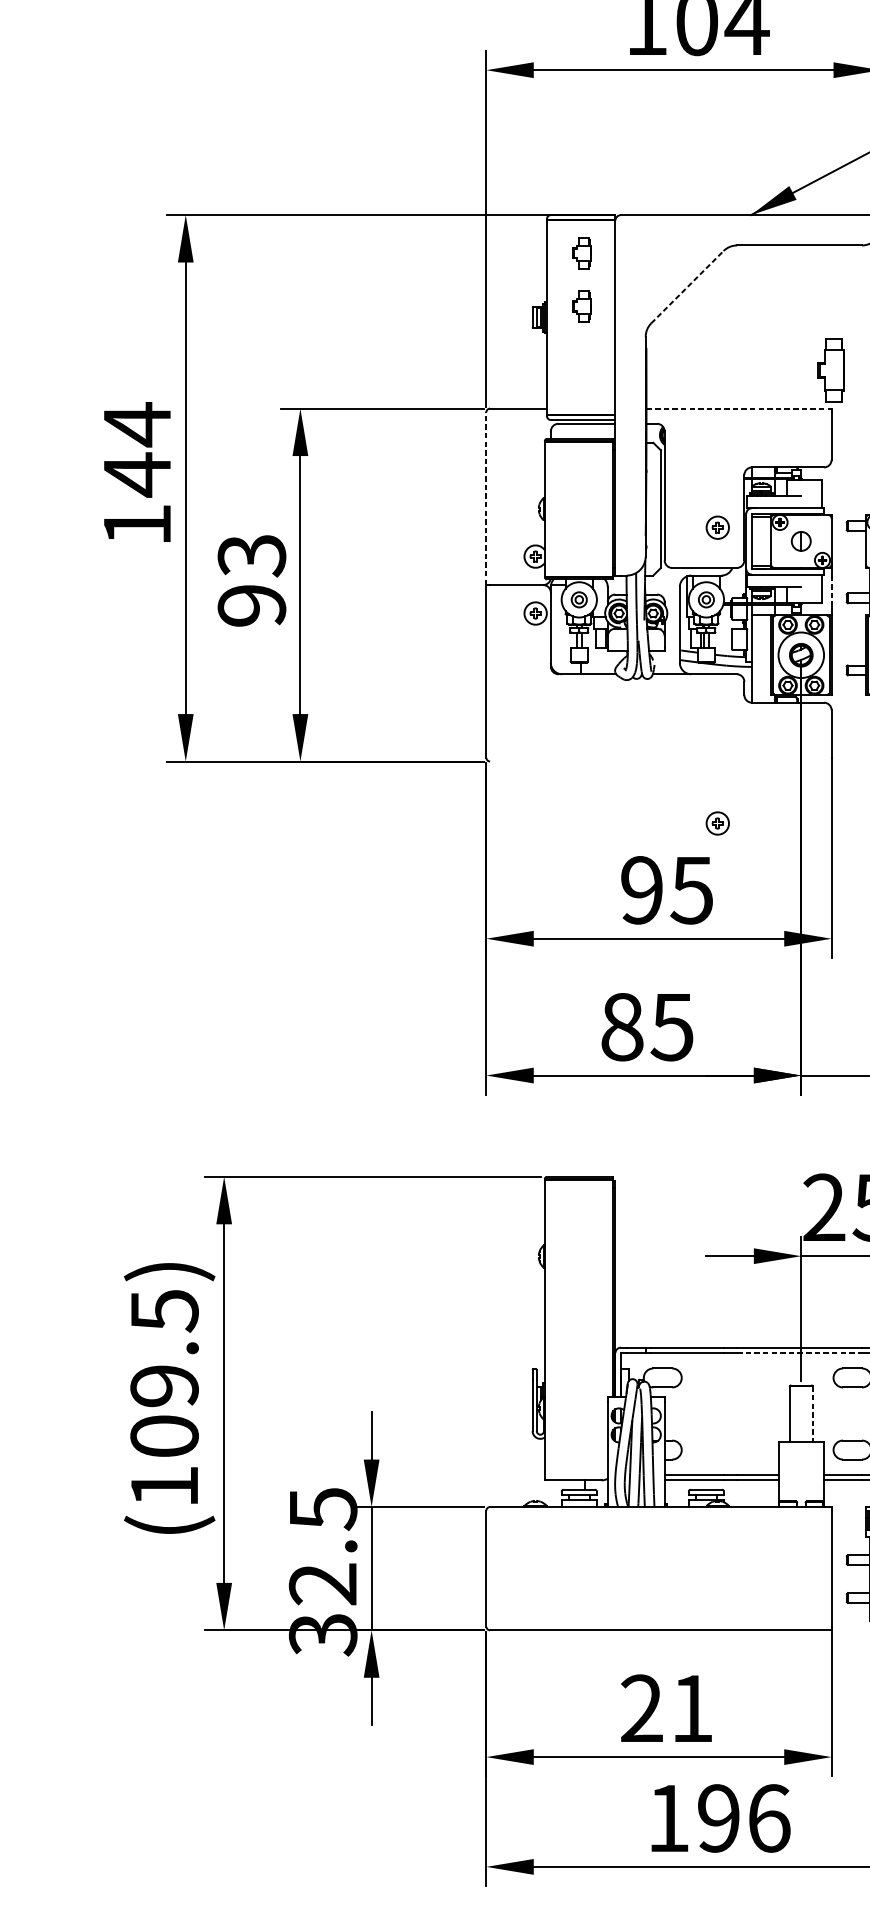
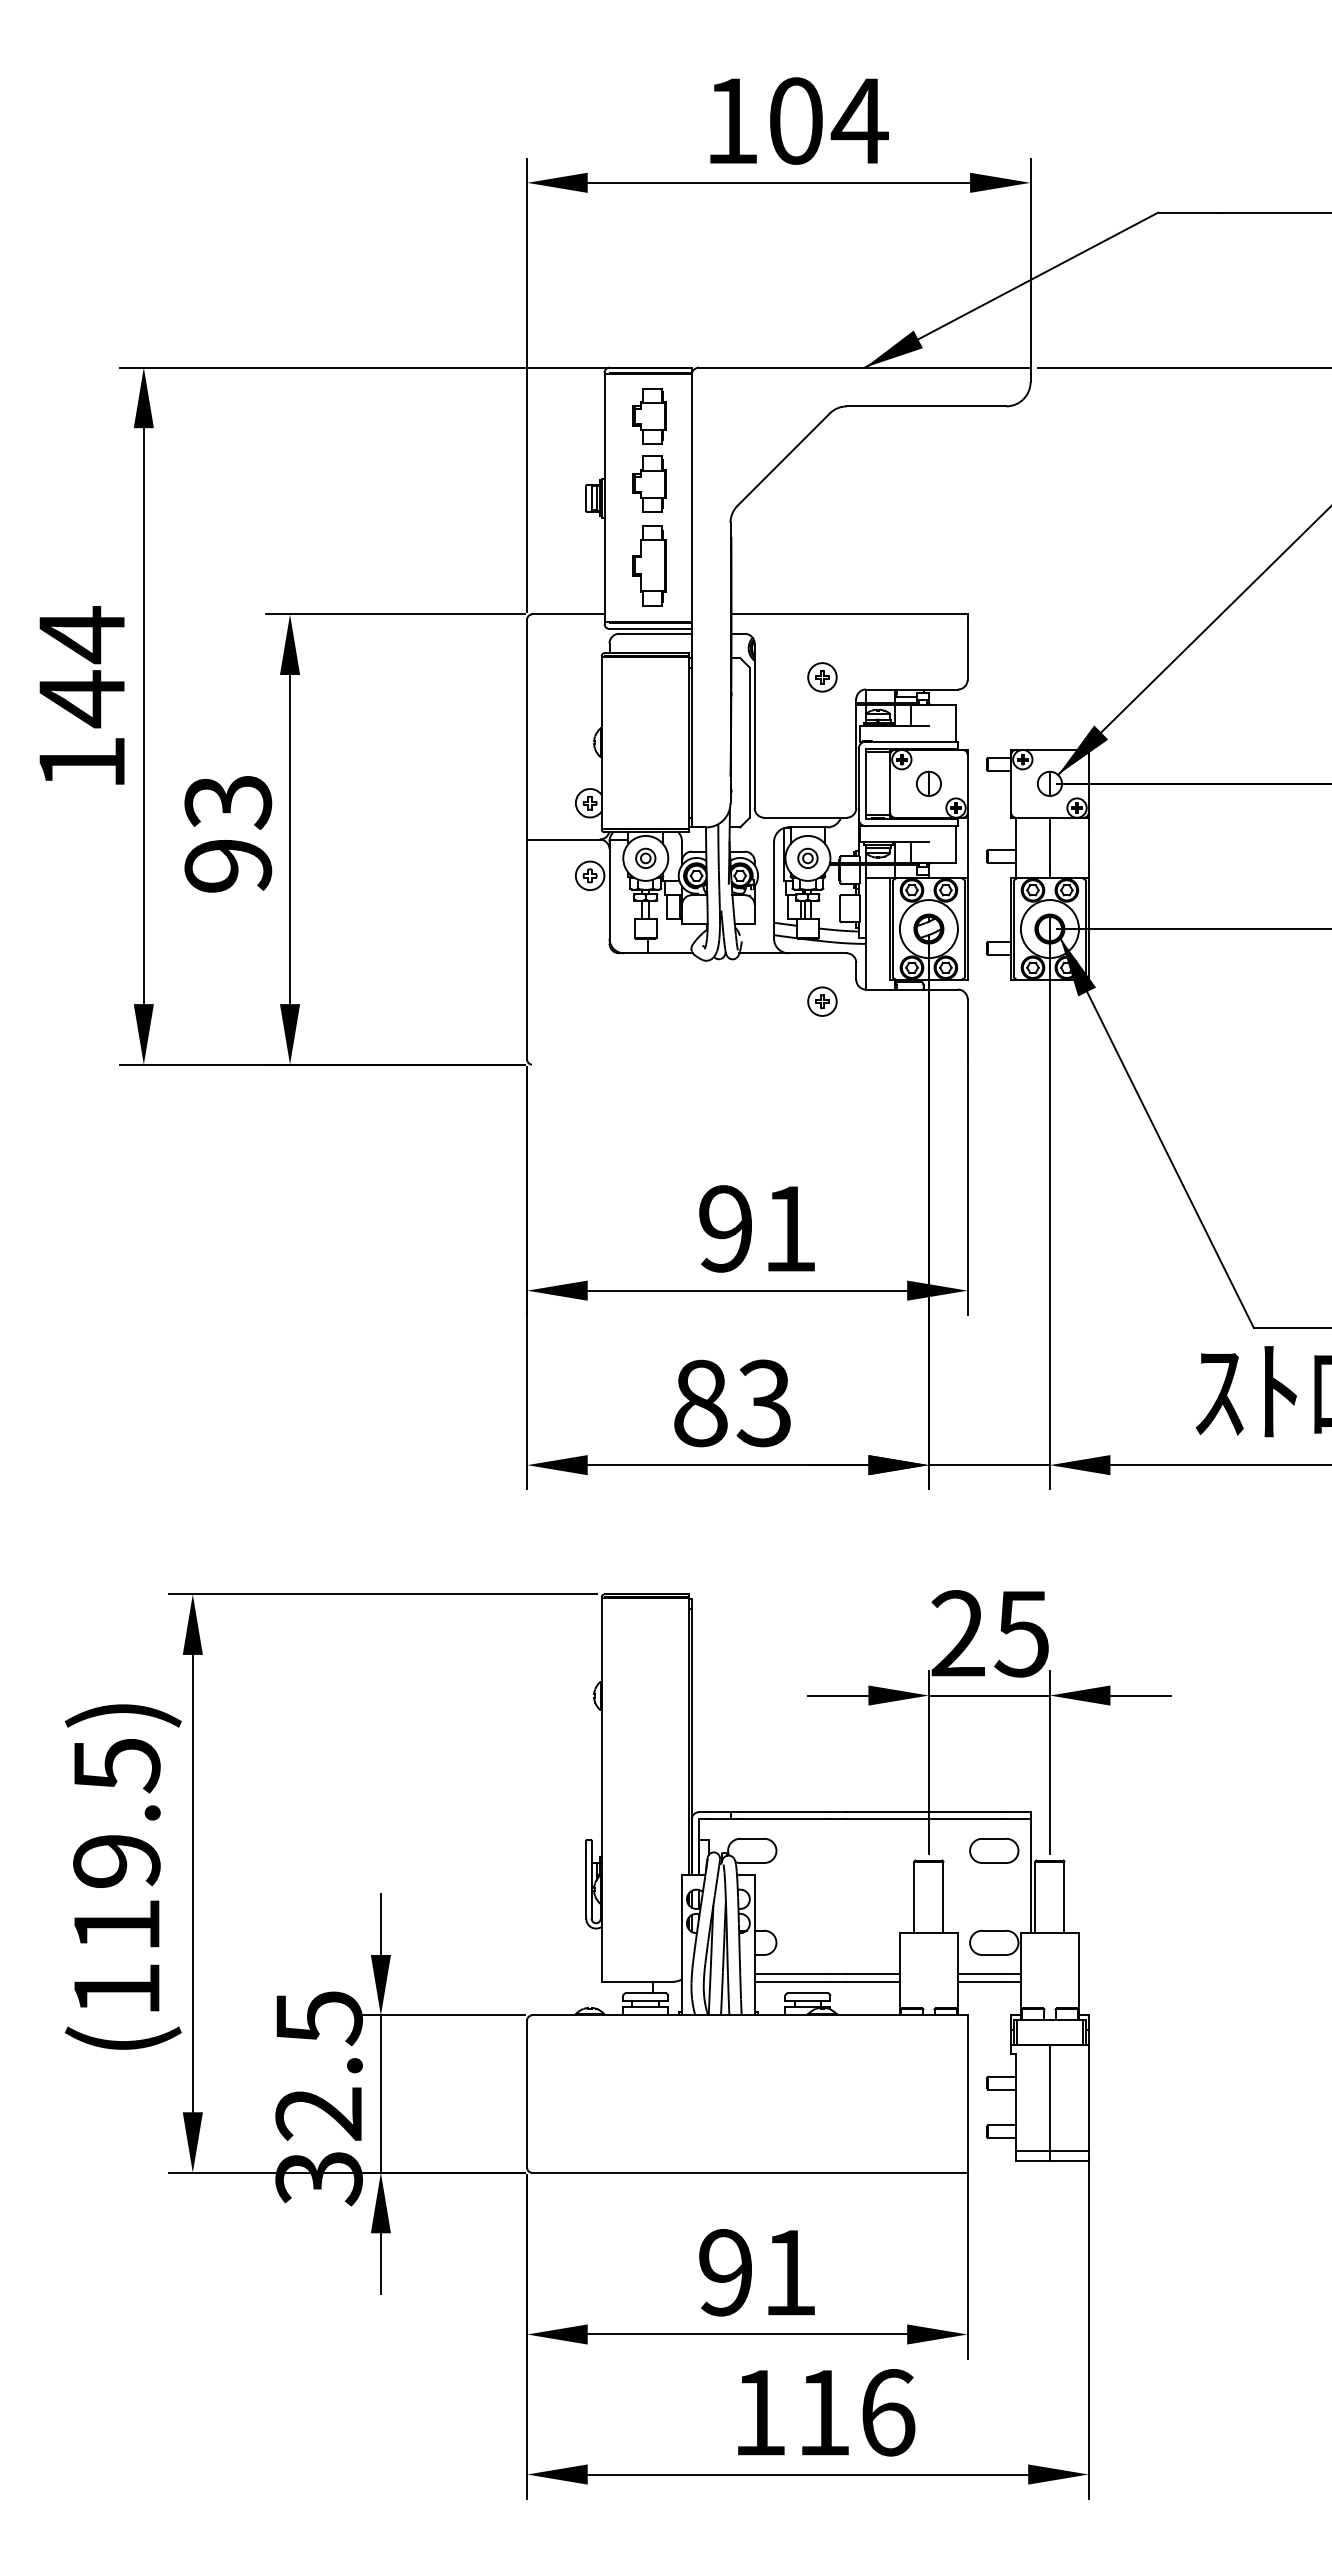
part: (582, 253) -> (649, 416), size x1.43
line: (688, 287) -> (784, 459), dashed -> solid
part: (582, 305) -> (649, 483), size x1.43
part: (831, 370) -> (649, 565), moved
line: (739, 408) -> (850, 614), dashed -> solid
line: (486, 498) -> (527, 728), dashed -> solid
part: (717, 527) -> (822, 677), moved
line: (831, 592) -> (967, 848), dashed -> solid
part: (717, 823) -> (822, 1001), moved
text: (691, 890) -> (788, 1229), 95 -> 91
text: (671, 1026) -> (763, 1402), 85 -> 83
line: (799, 1353) -> (926, 1819), dashed -> solid
line: (812, 1414) -> (943, 1897), dashed -> solid
text: (164, 1435) -> (116, 1924), (109.5) -> (119.5)
text: (641, 1708) -> (725, 2272), 21 -> 91
text: (718, 1818) -> (823, 2412), 196 -> 116

